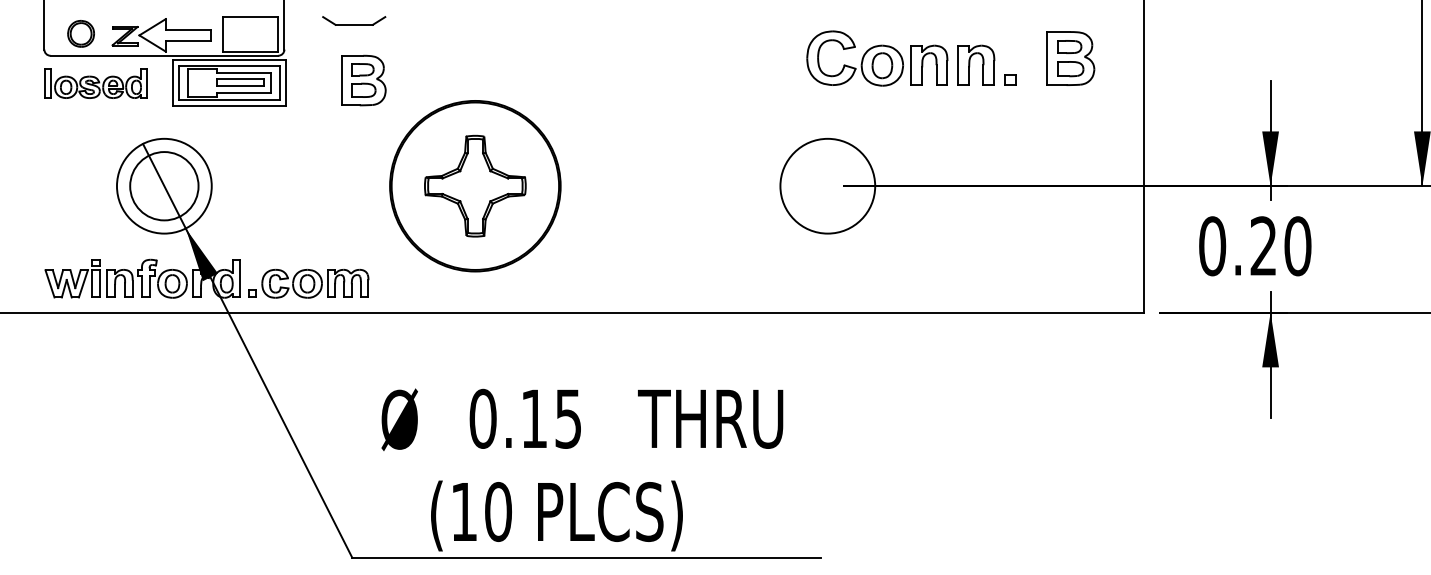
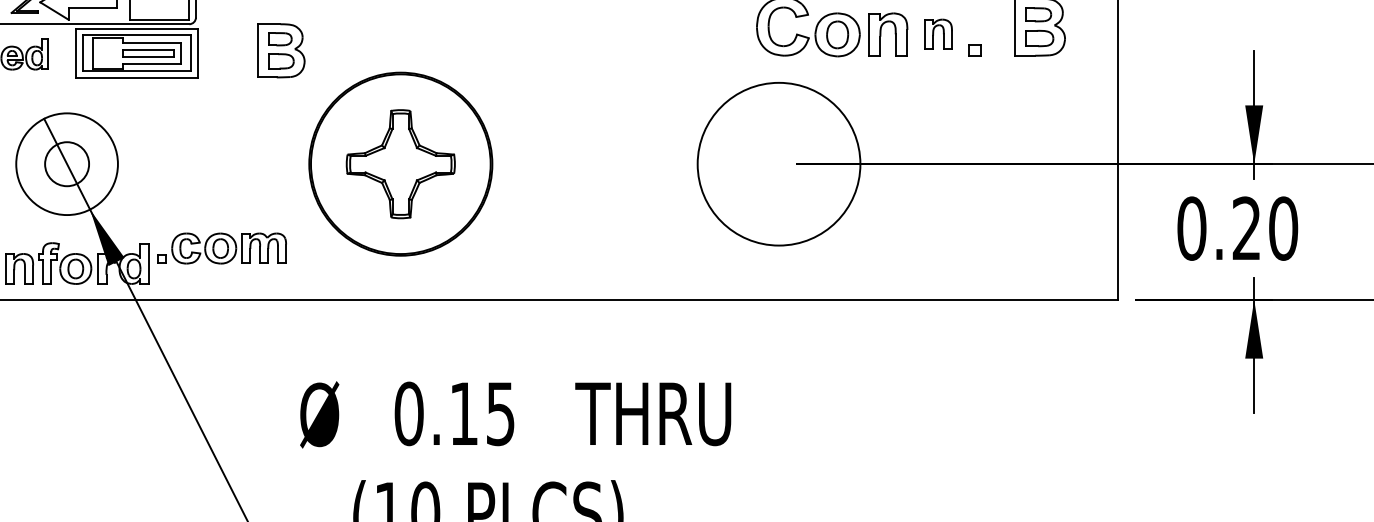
part: (976, 64) -> (938, 33), size x0.7
circle: (827, 185) -> (778, 163), size x1.6
circle: (164, 186) -> (67, 164), size x0.6
part: (308, 283) -> (221, 248), moved

